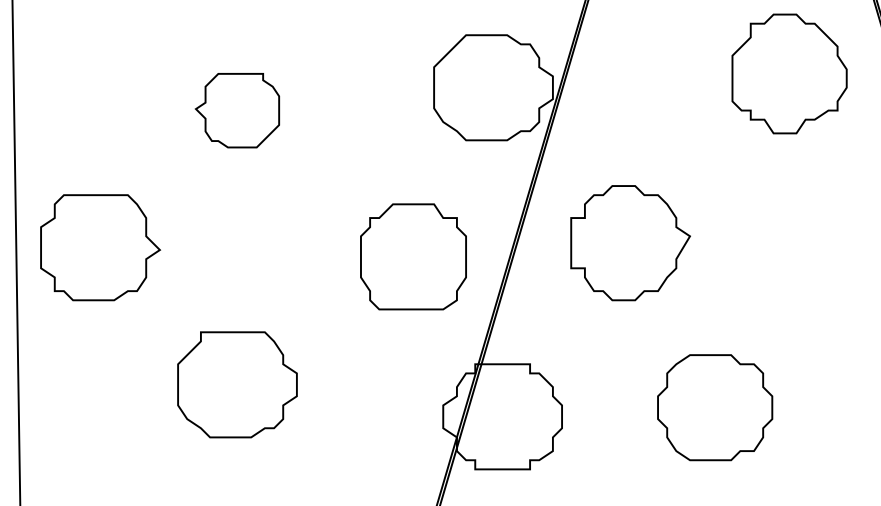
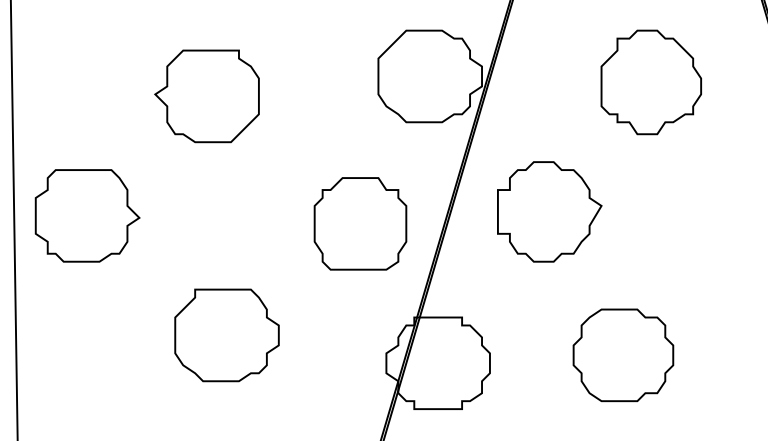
part: (788, 74) -> (650, 82), moved
part: (236, 110) -> (206, 96), size x1.43
part: (236, 384) -> (226, 335), moved

